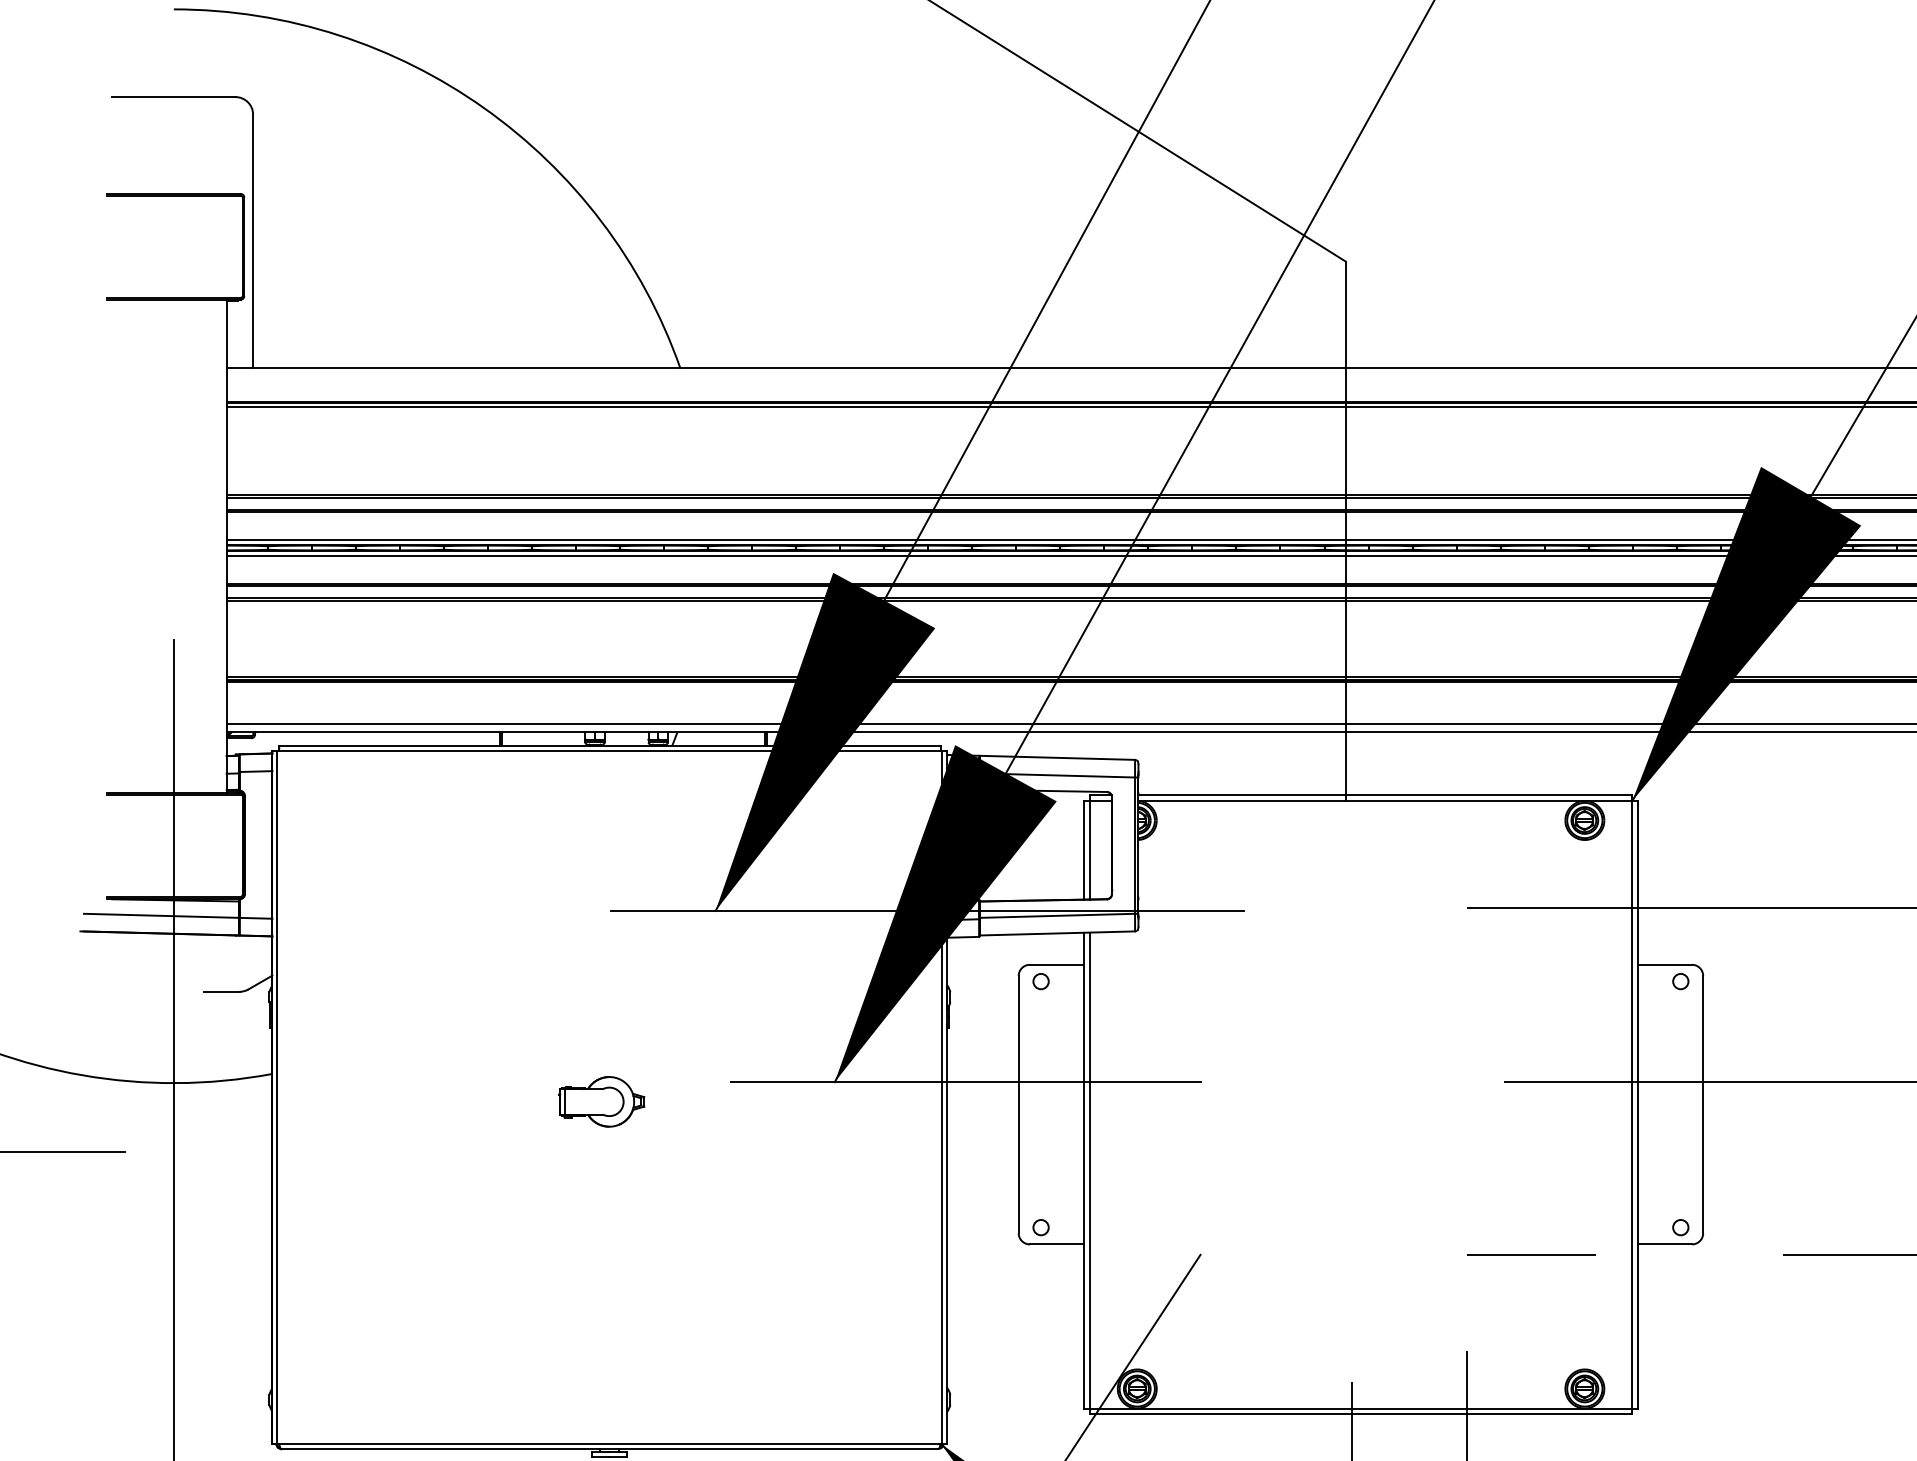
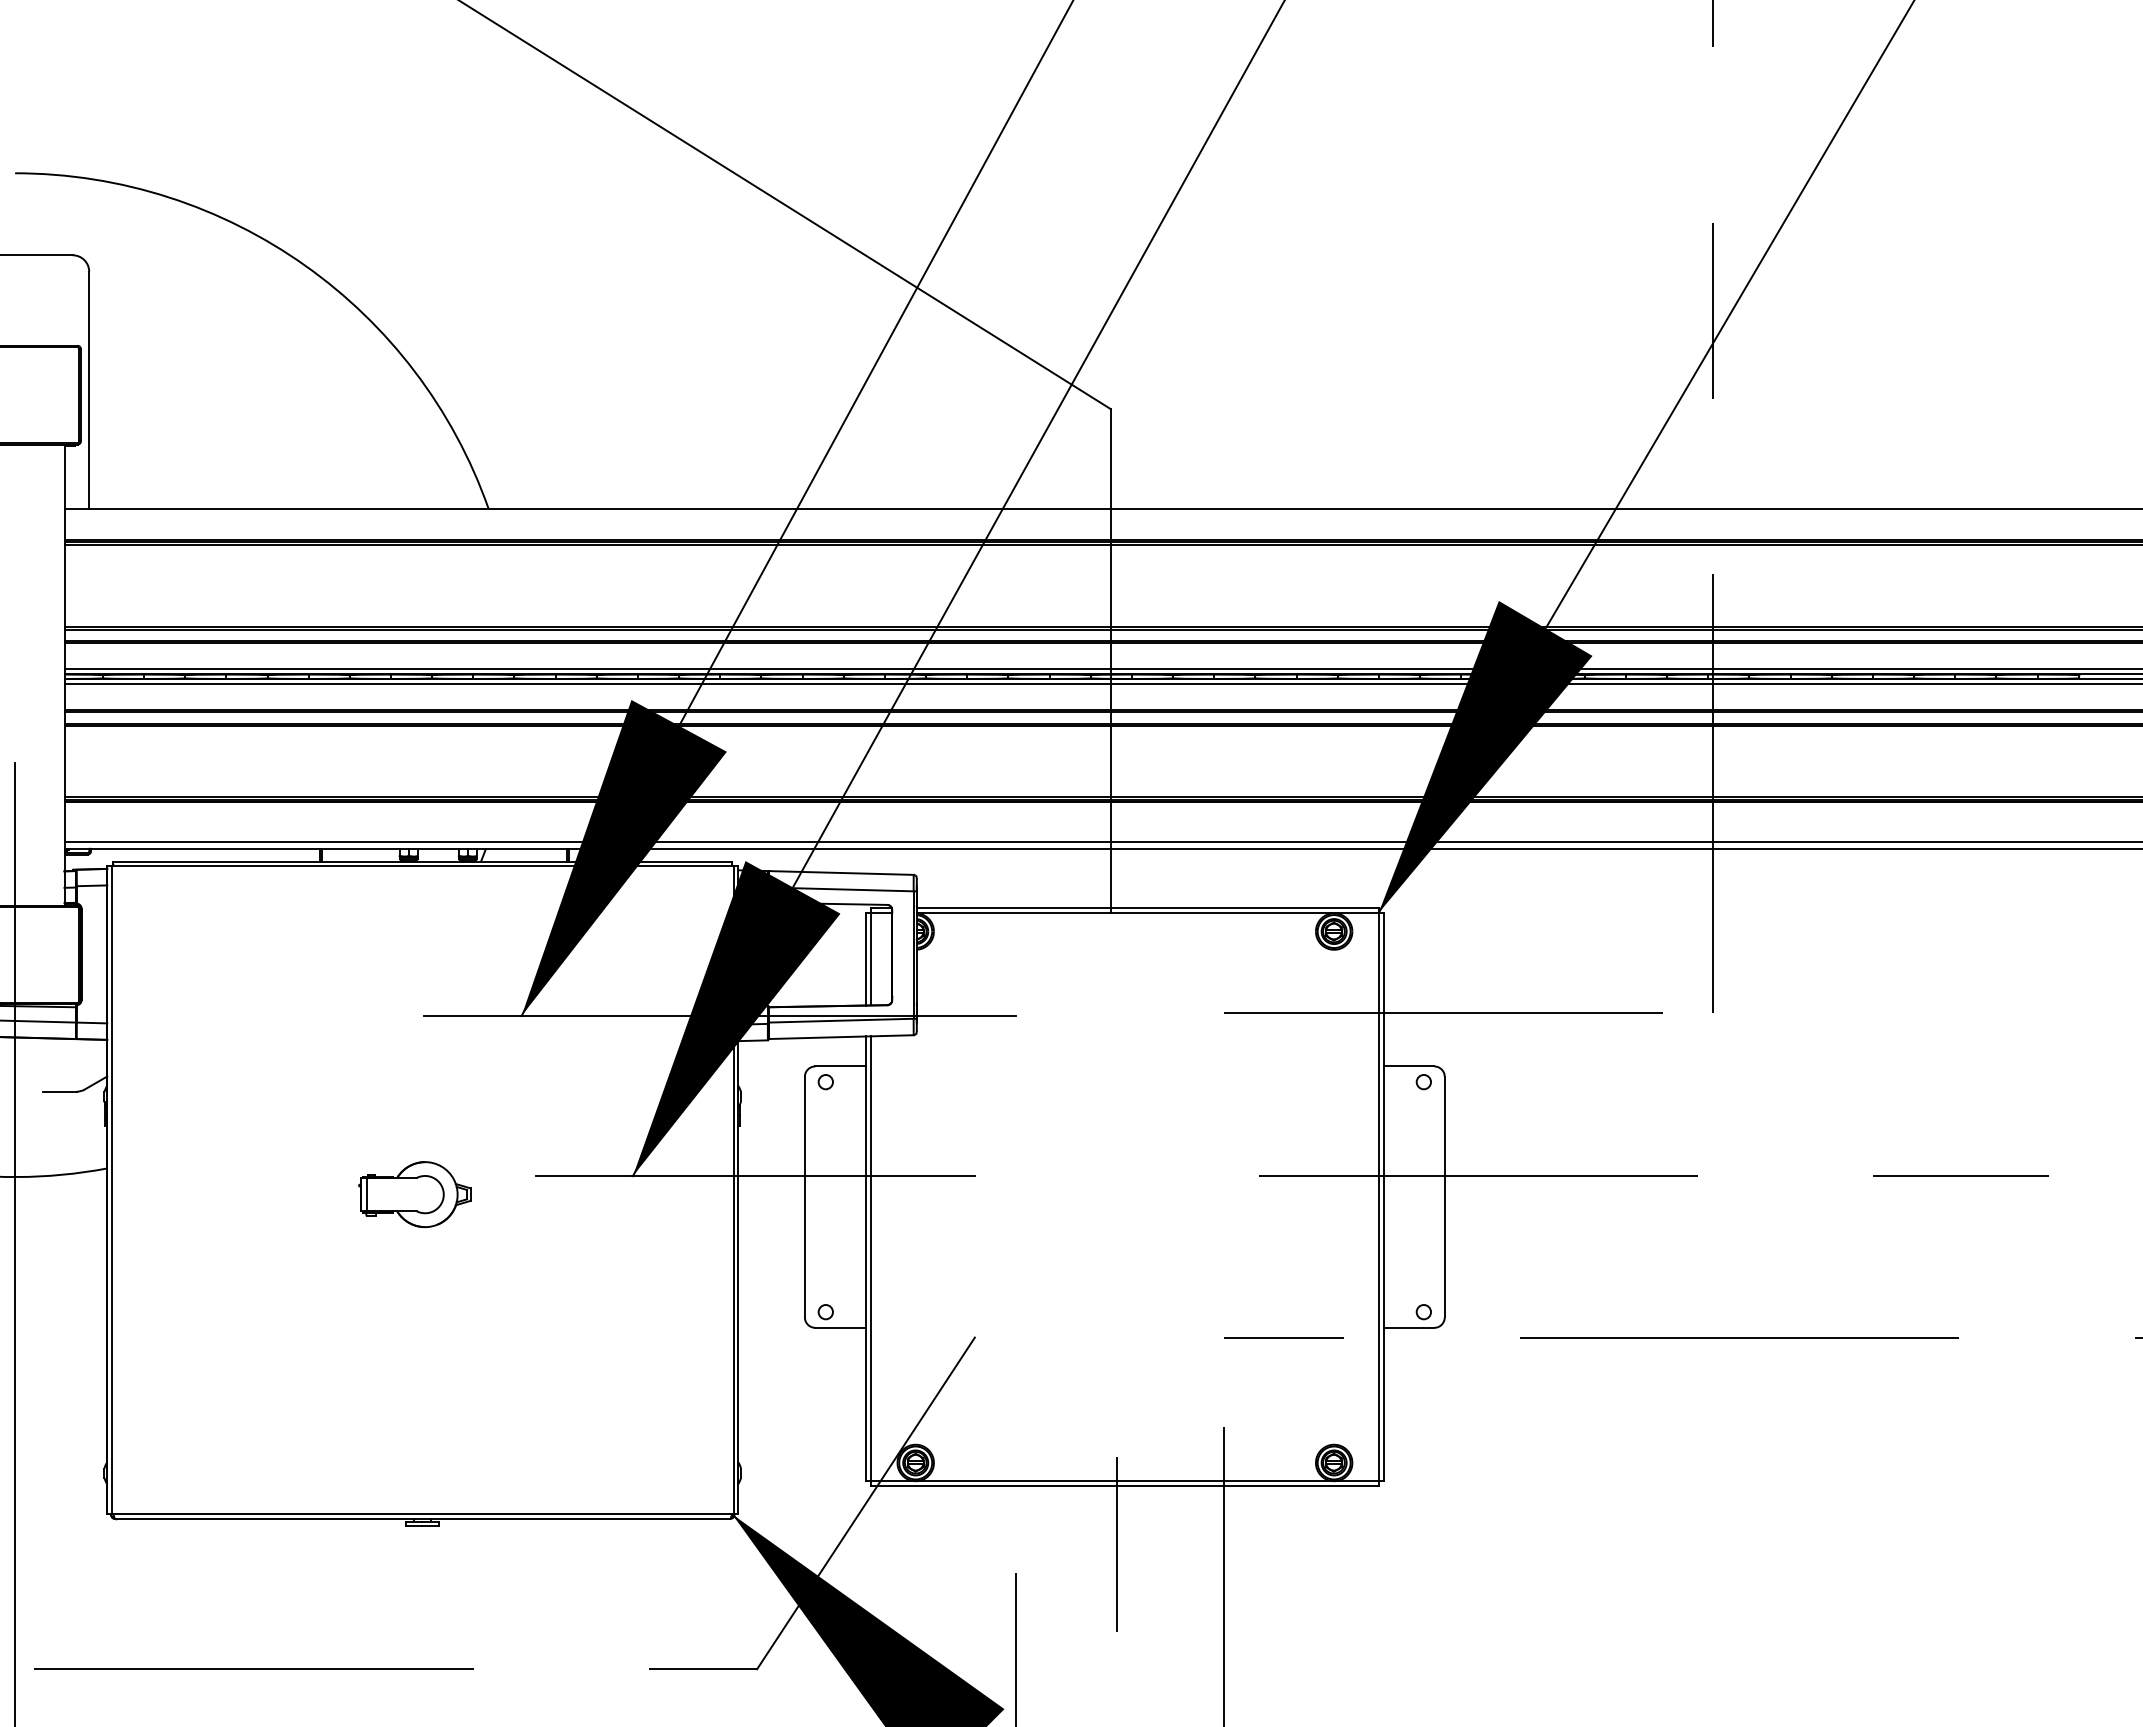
part: (601, 1101) -> (414, 1194), size x1.4

